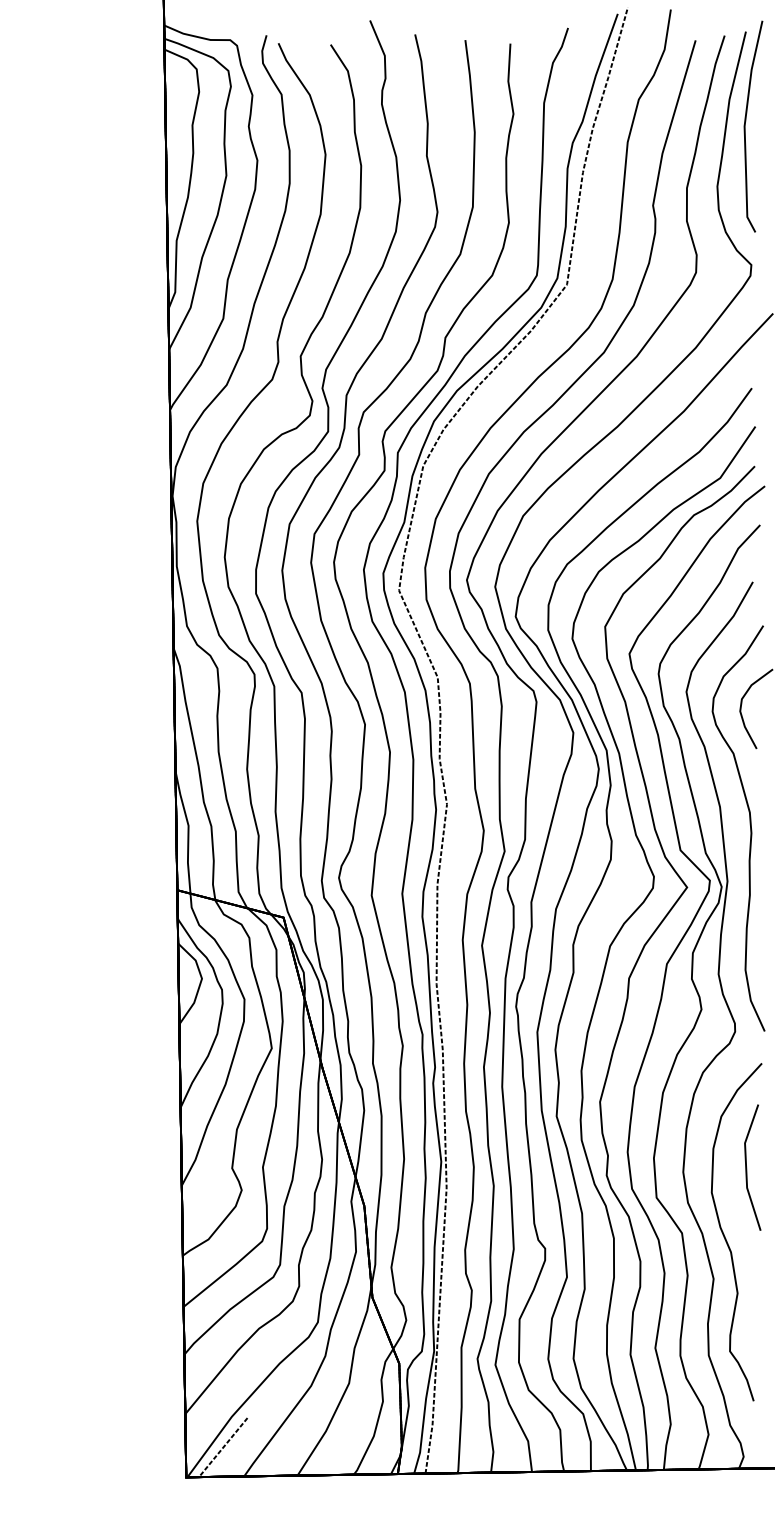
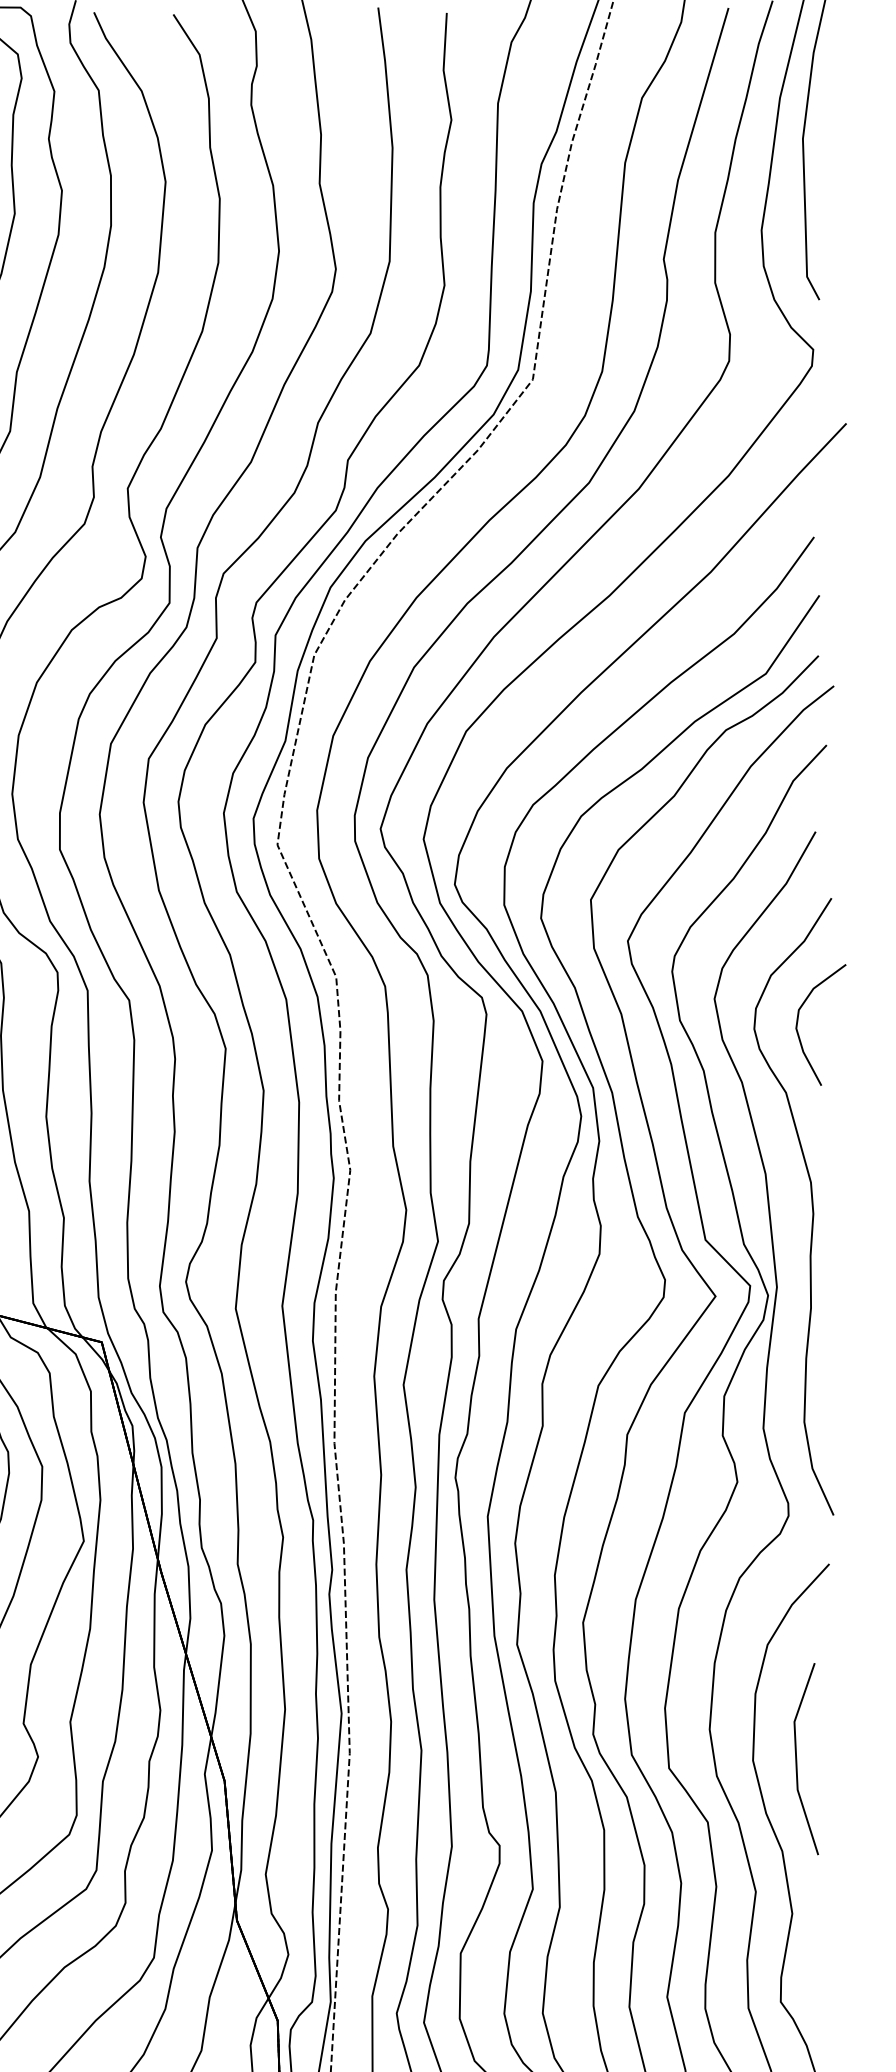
line: (747, 1167) -> (798, 1758), moved

